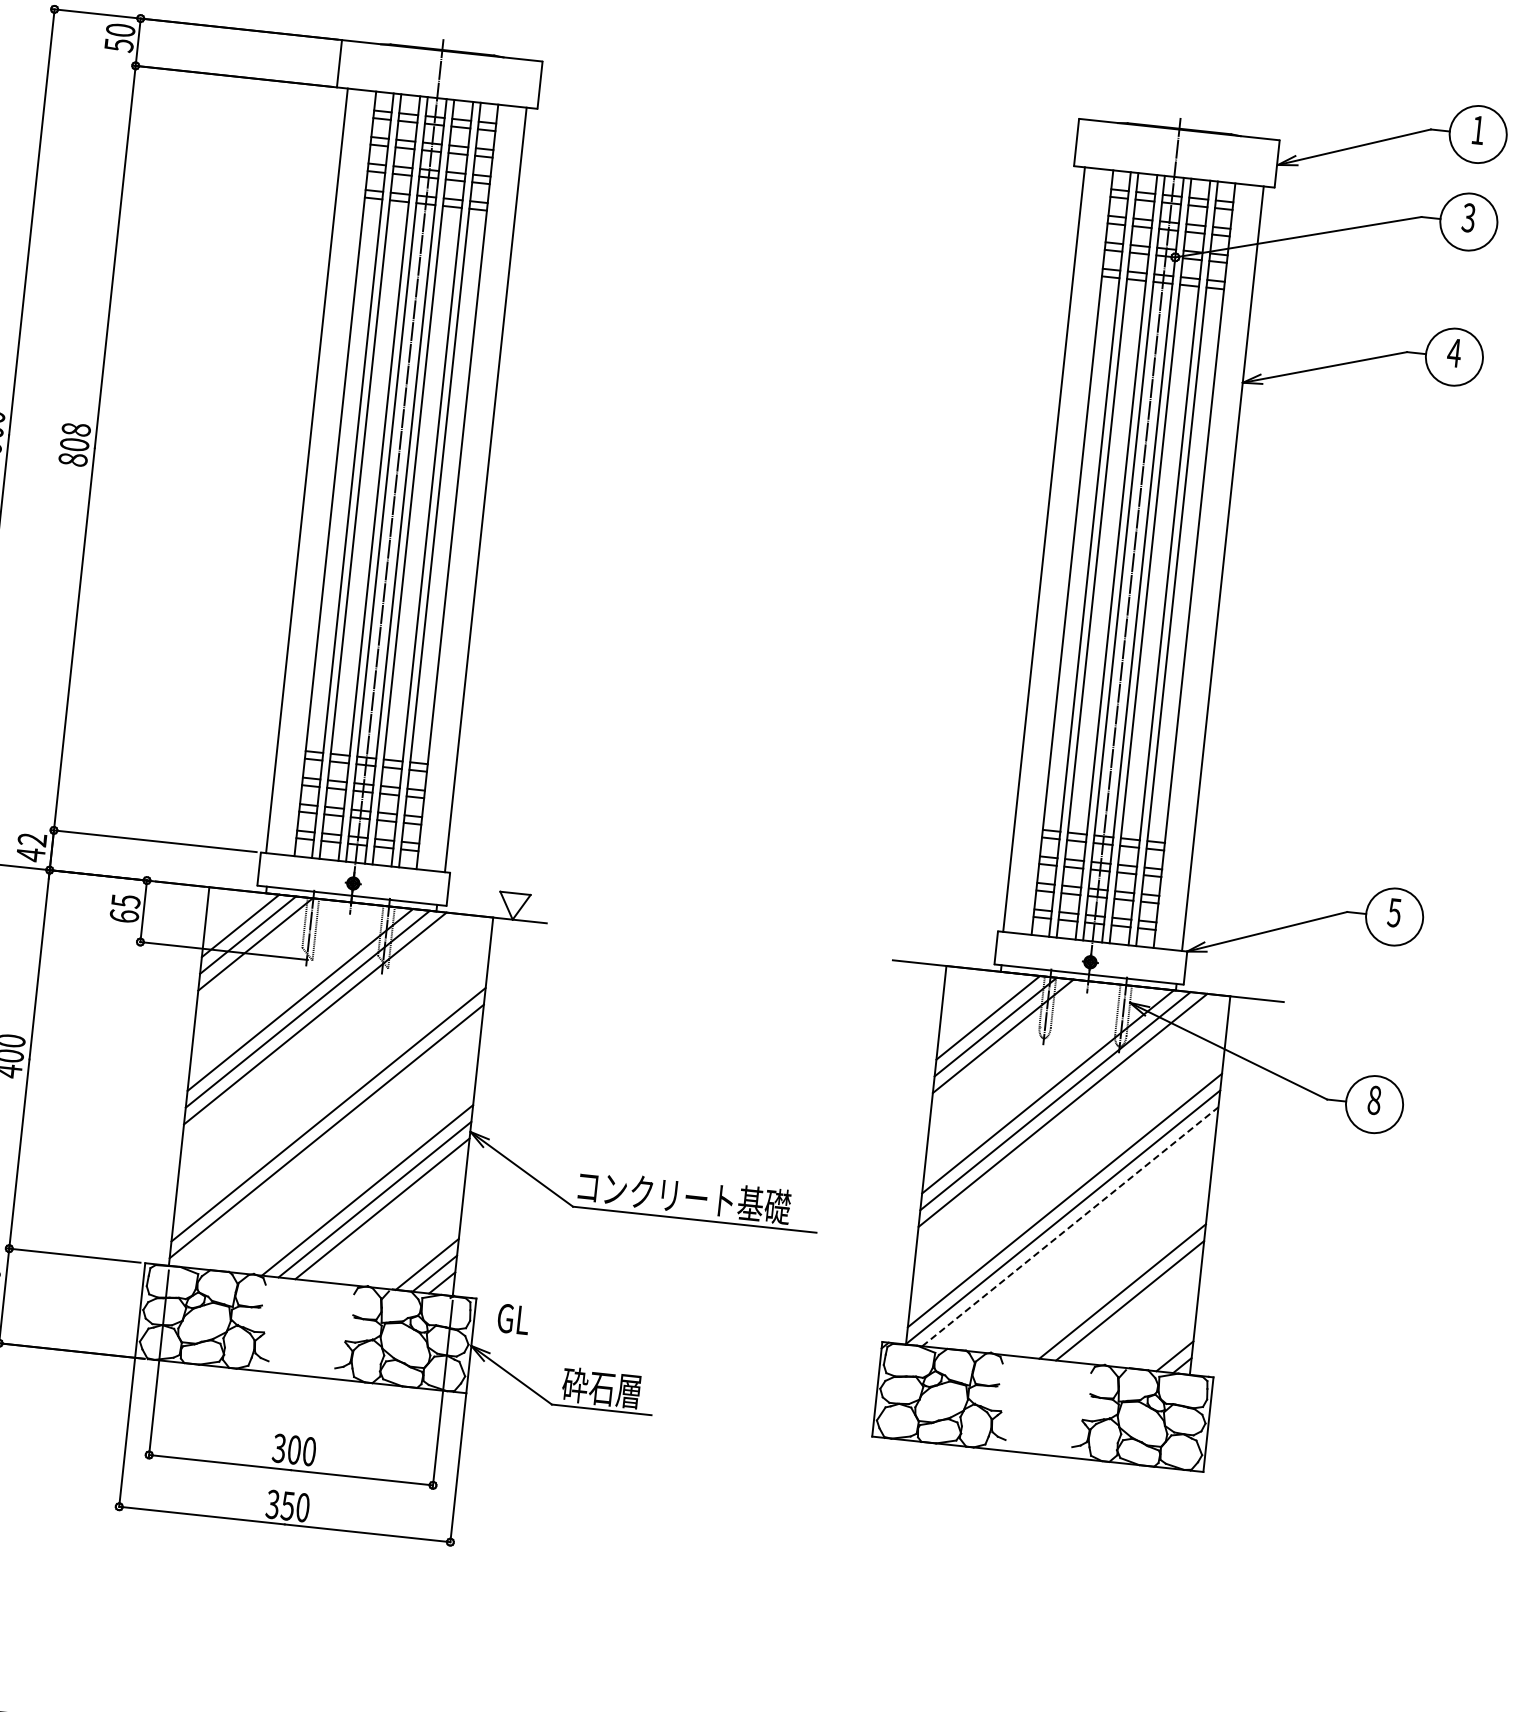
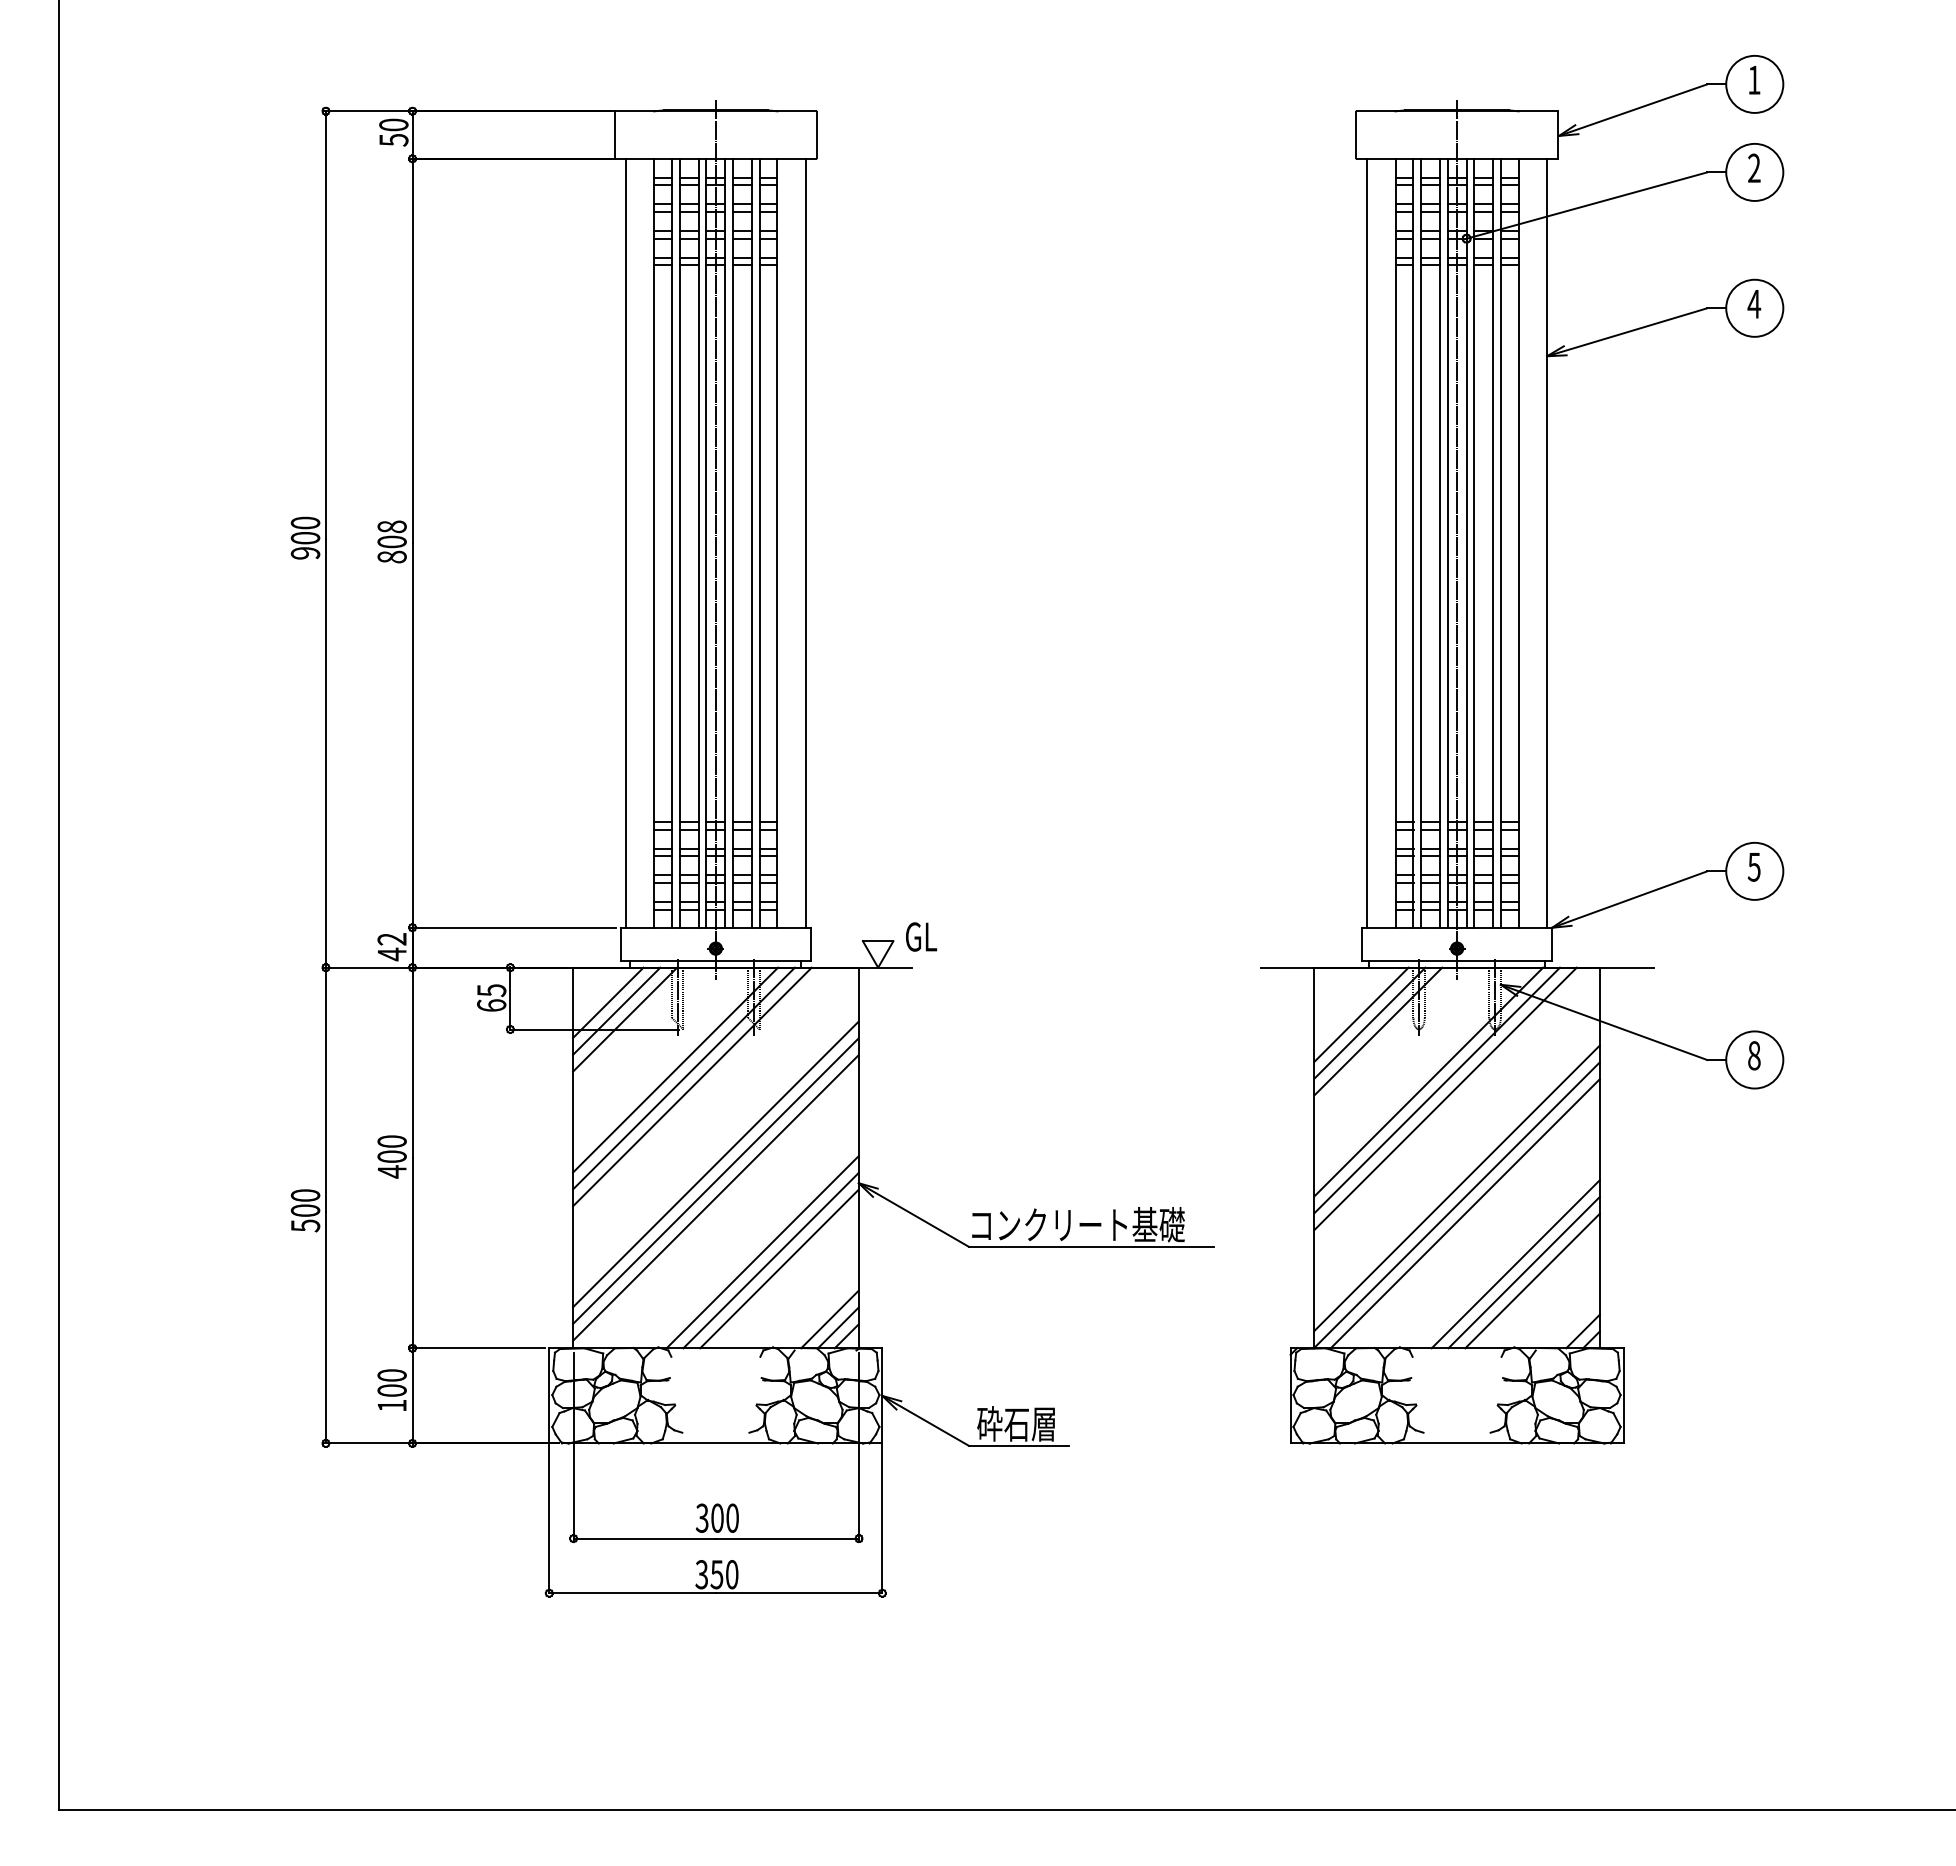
text: (1468, 218) -> (1753, 168), 3 -> 2
line: (330, 1098) -> (715, 1164), added
line: (1070, 1226) -> (1465, 1213), dashed -> solid
line: (1114, 1282) -> (1515, 1264), added
text: (513, 1318) -> (921, 936), moved

